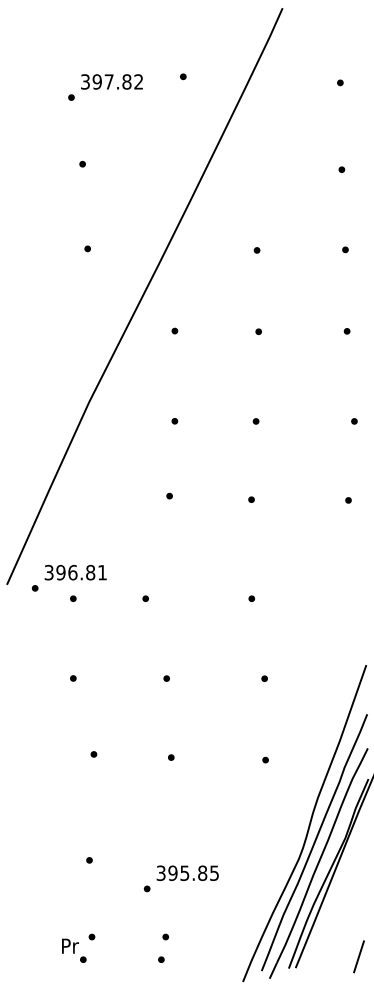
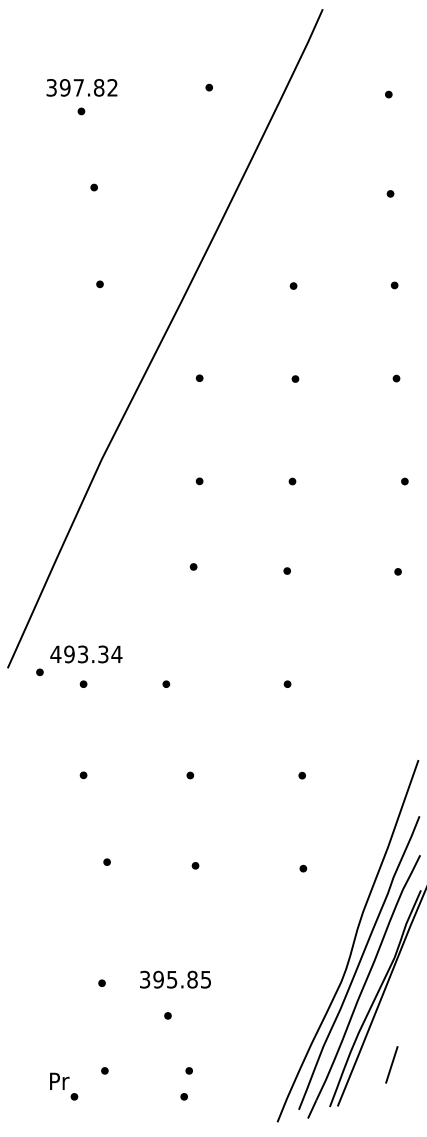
text: (111, 81) -> (81, 87), moved
text: (75, 572) -> (86, 654), 396.81 -> 493.34
text: (187, 872) -> (175, 978), moved
text: (74, 950) -> (64, 1086), moved
line: (358, 956) -> (391, 1064), moved

